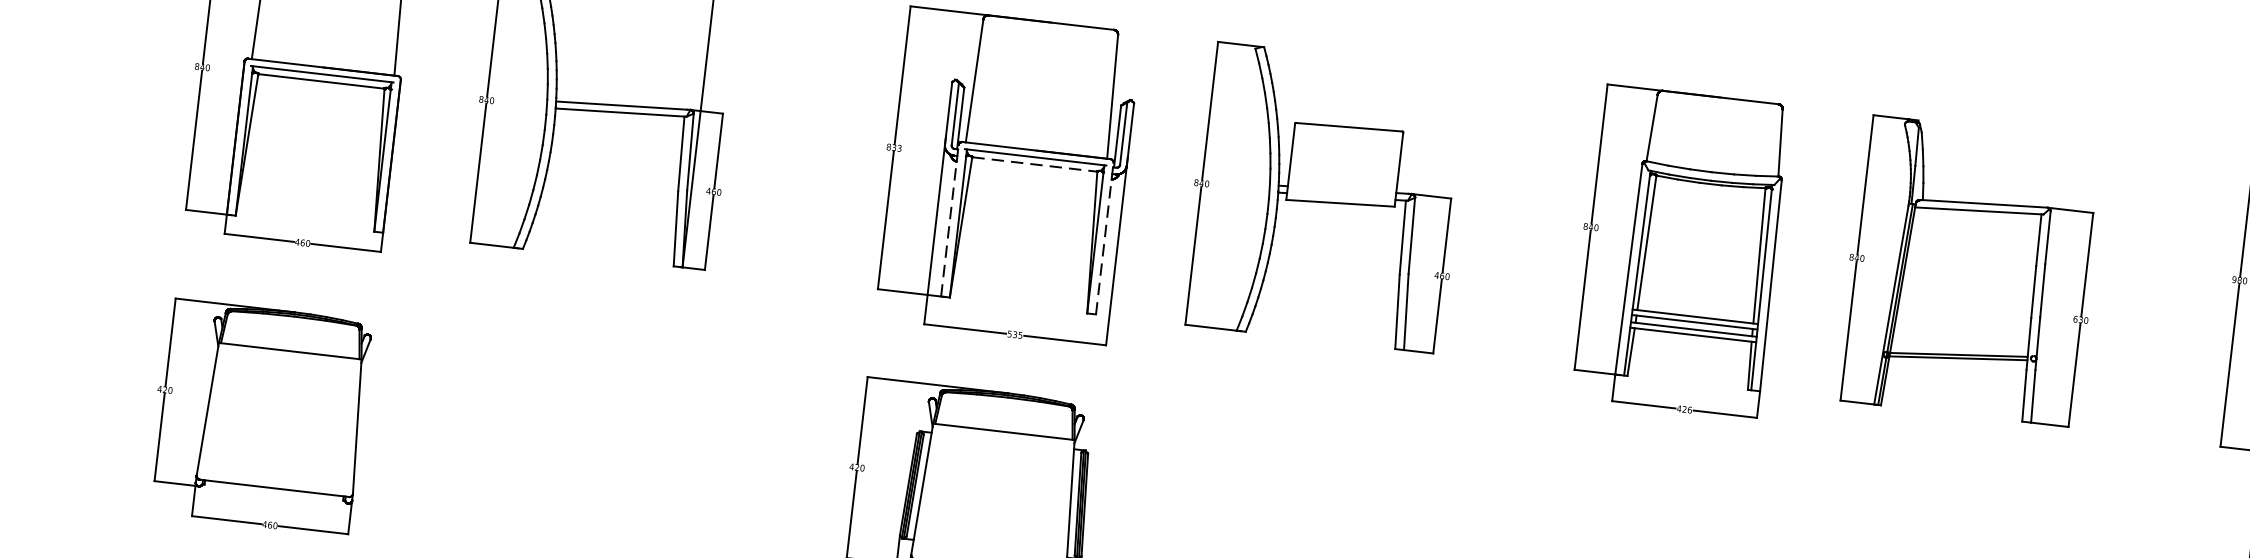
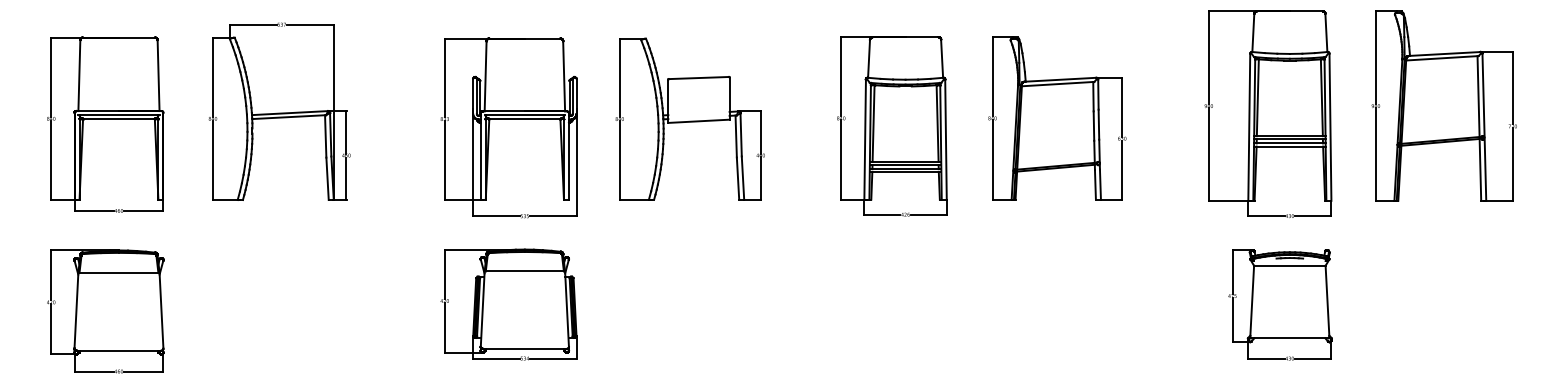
line: (1034, 164) -> (524, 119), dashed -> solid
line: (949, 218) -> (480, 155), dashed -> solid
line: (1104, 236) -> (568, 155), dashed -> solid

